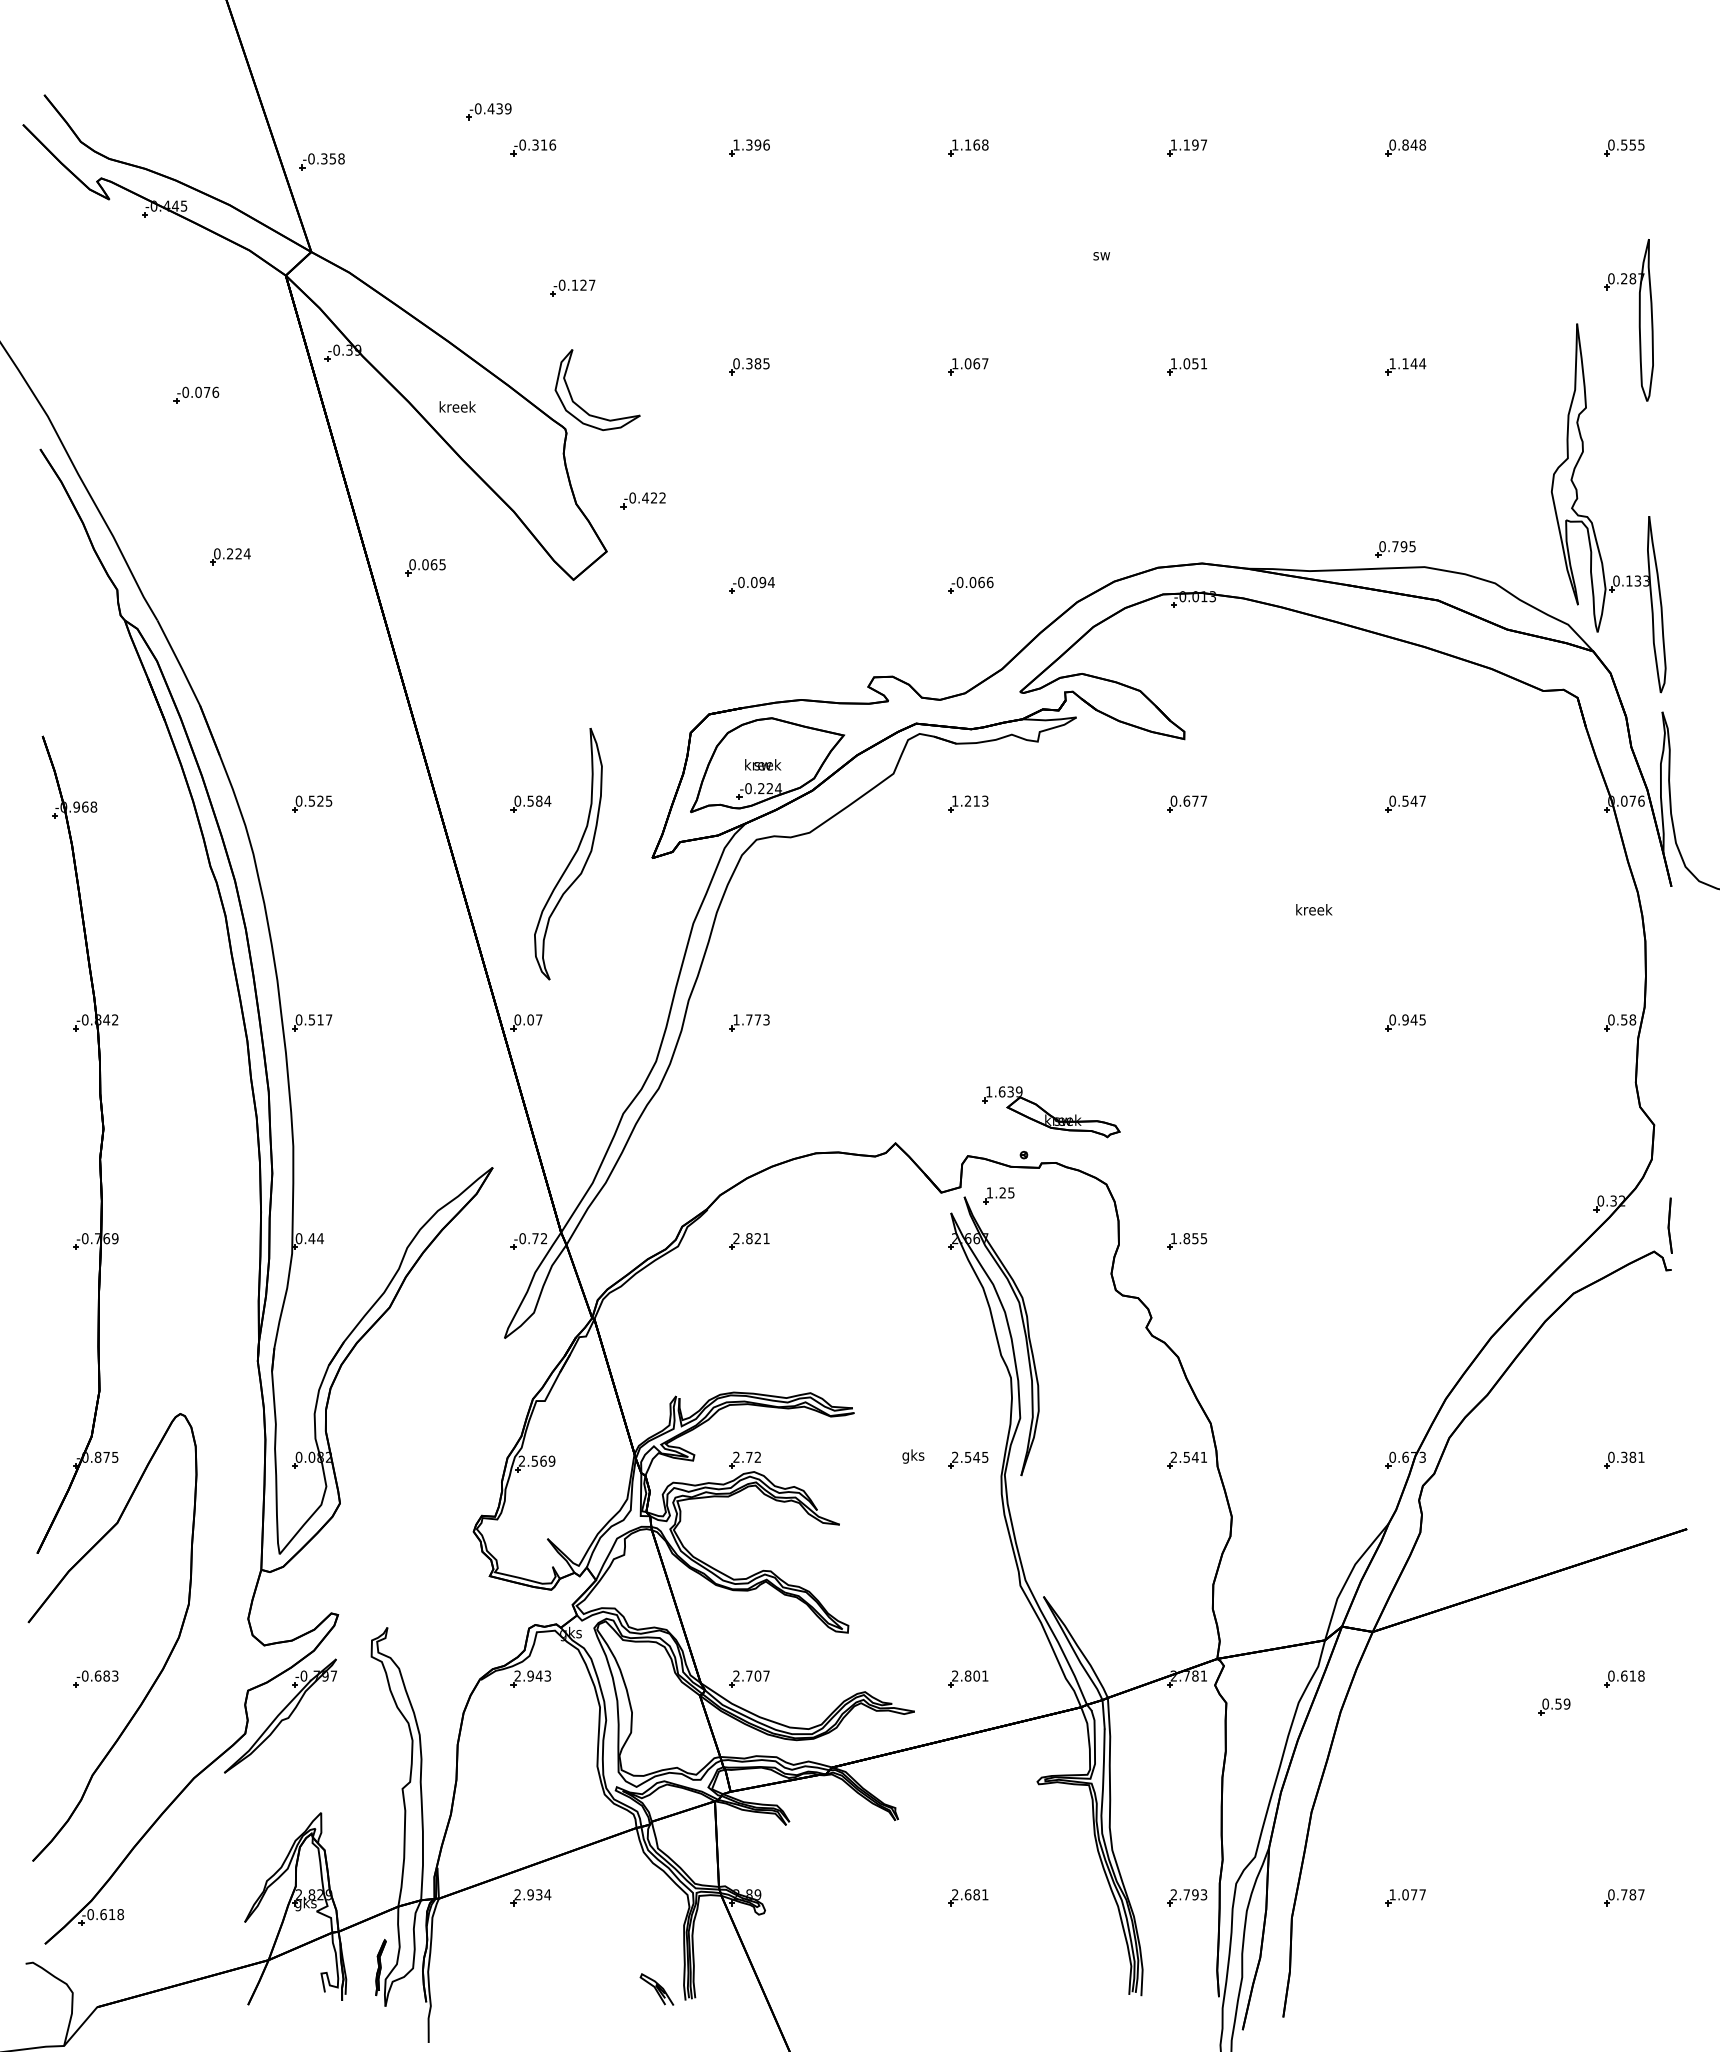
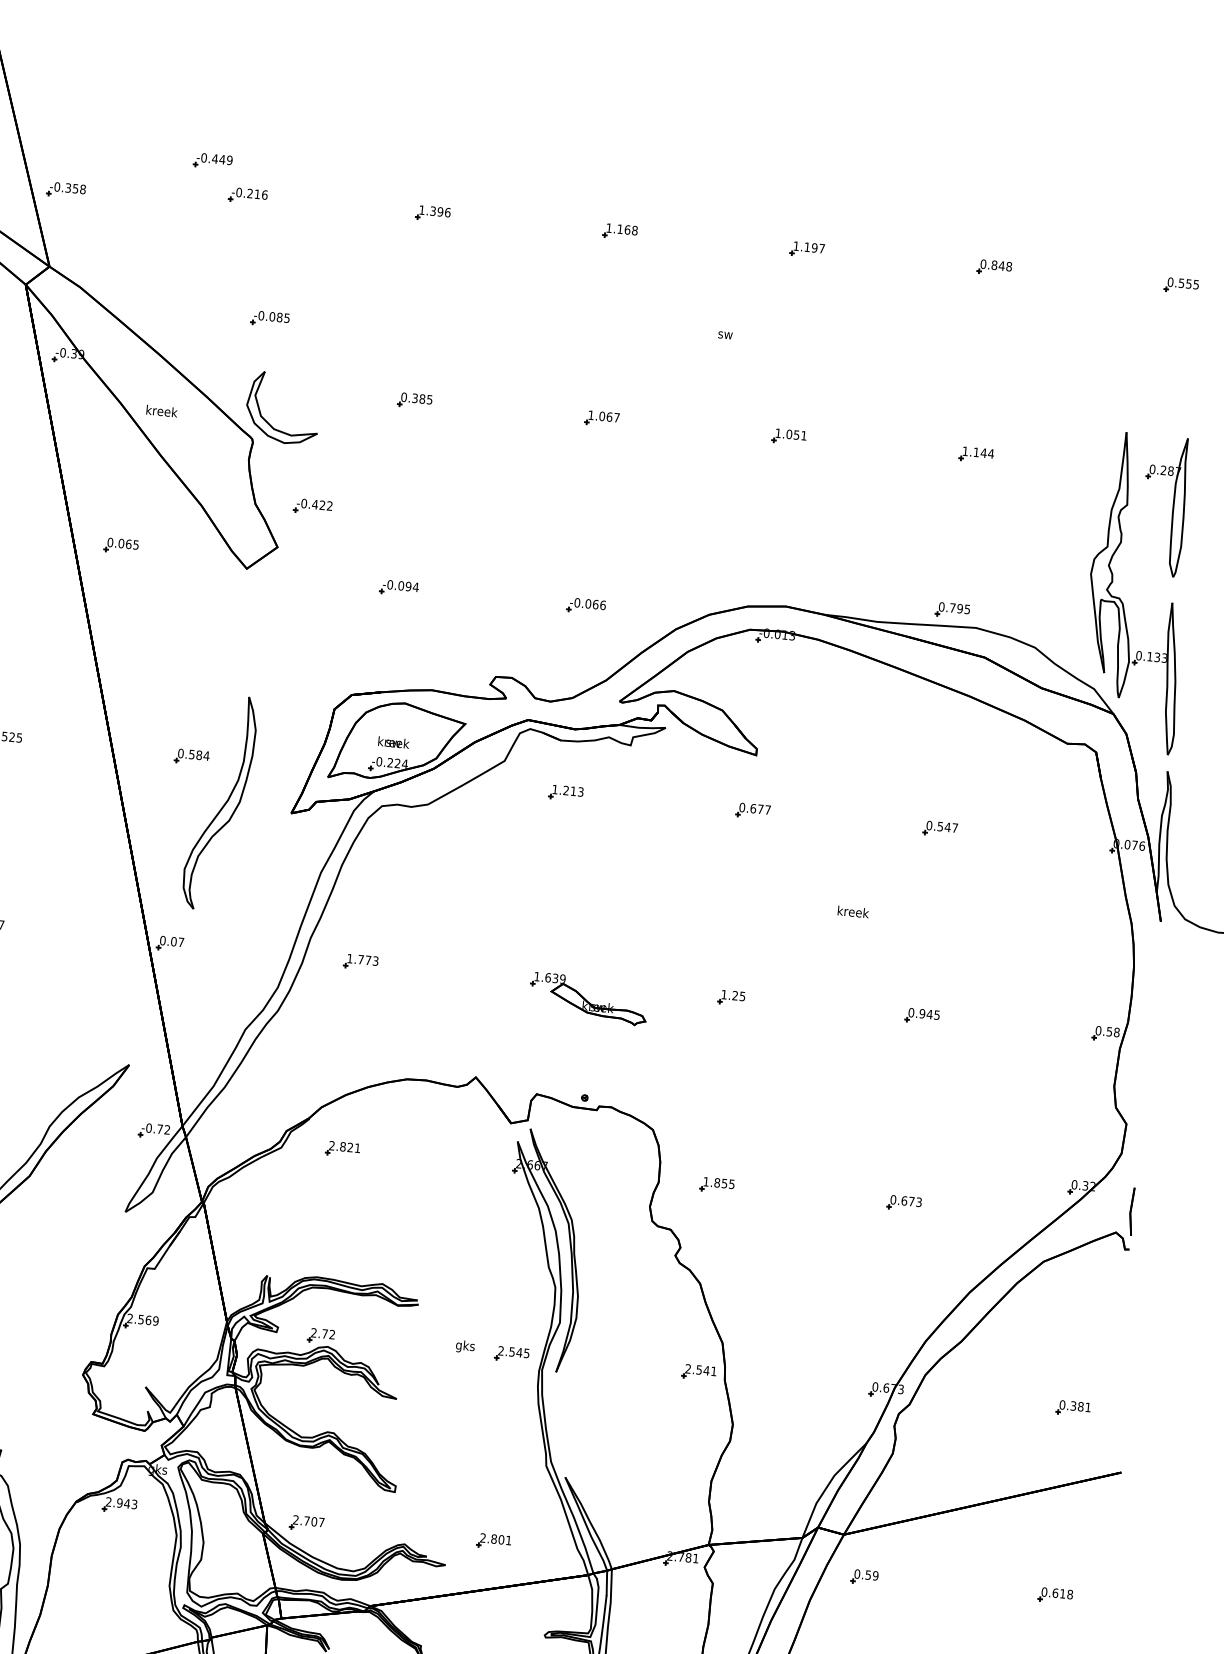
text: (499, 108) -> (222, 159), -0.439 -> -0.449
text: (535, 145) -> (250, 193), -0.316 -> -0.216
text: (583, 284) -> (279, 316), -0.127 -> -0.085
part: (1638, 320) -> (1172, 507), moved
part: (1051, 1112) -> (588, 999), moved
part: (998, 1195) -> (731, 997), moved
part: (1405, 1241) -> (904, 1203), added
part: (1554, 1706) -> (864, 1576), moved

